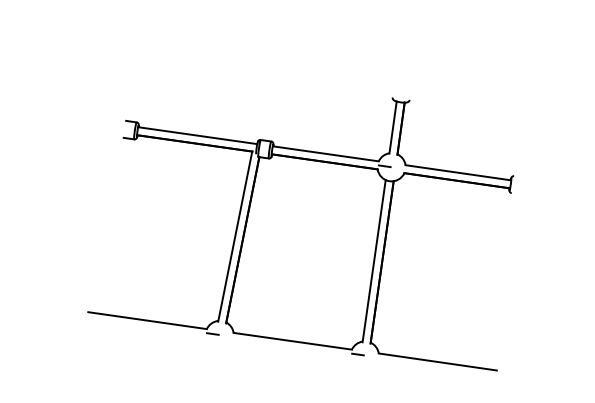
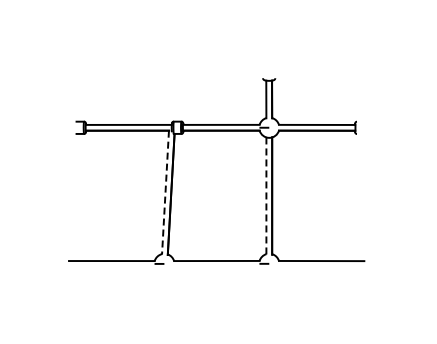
line: (235, 237) -> (165, 193), solid -> dashed
line: (374, 261) -> (266, 196), solid -> dashed

